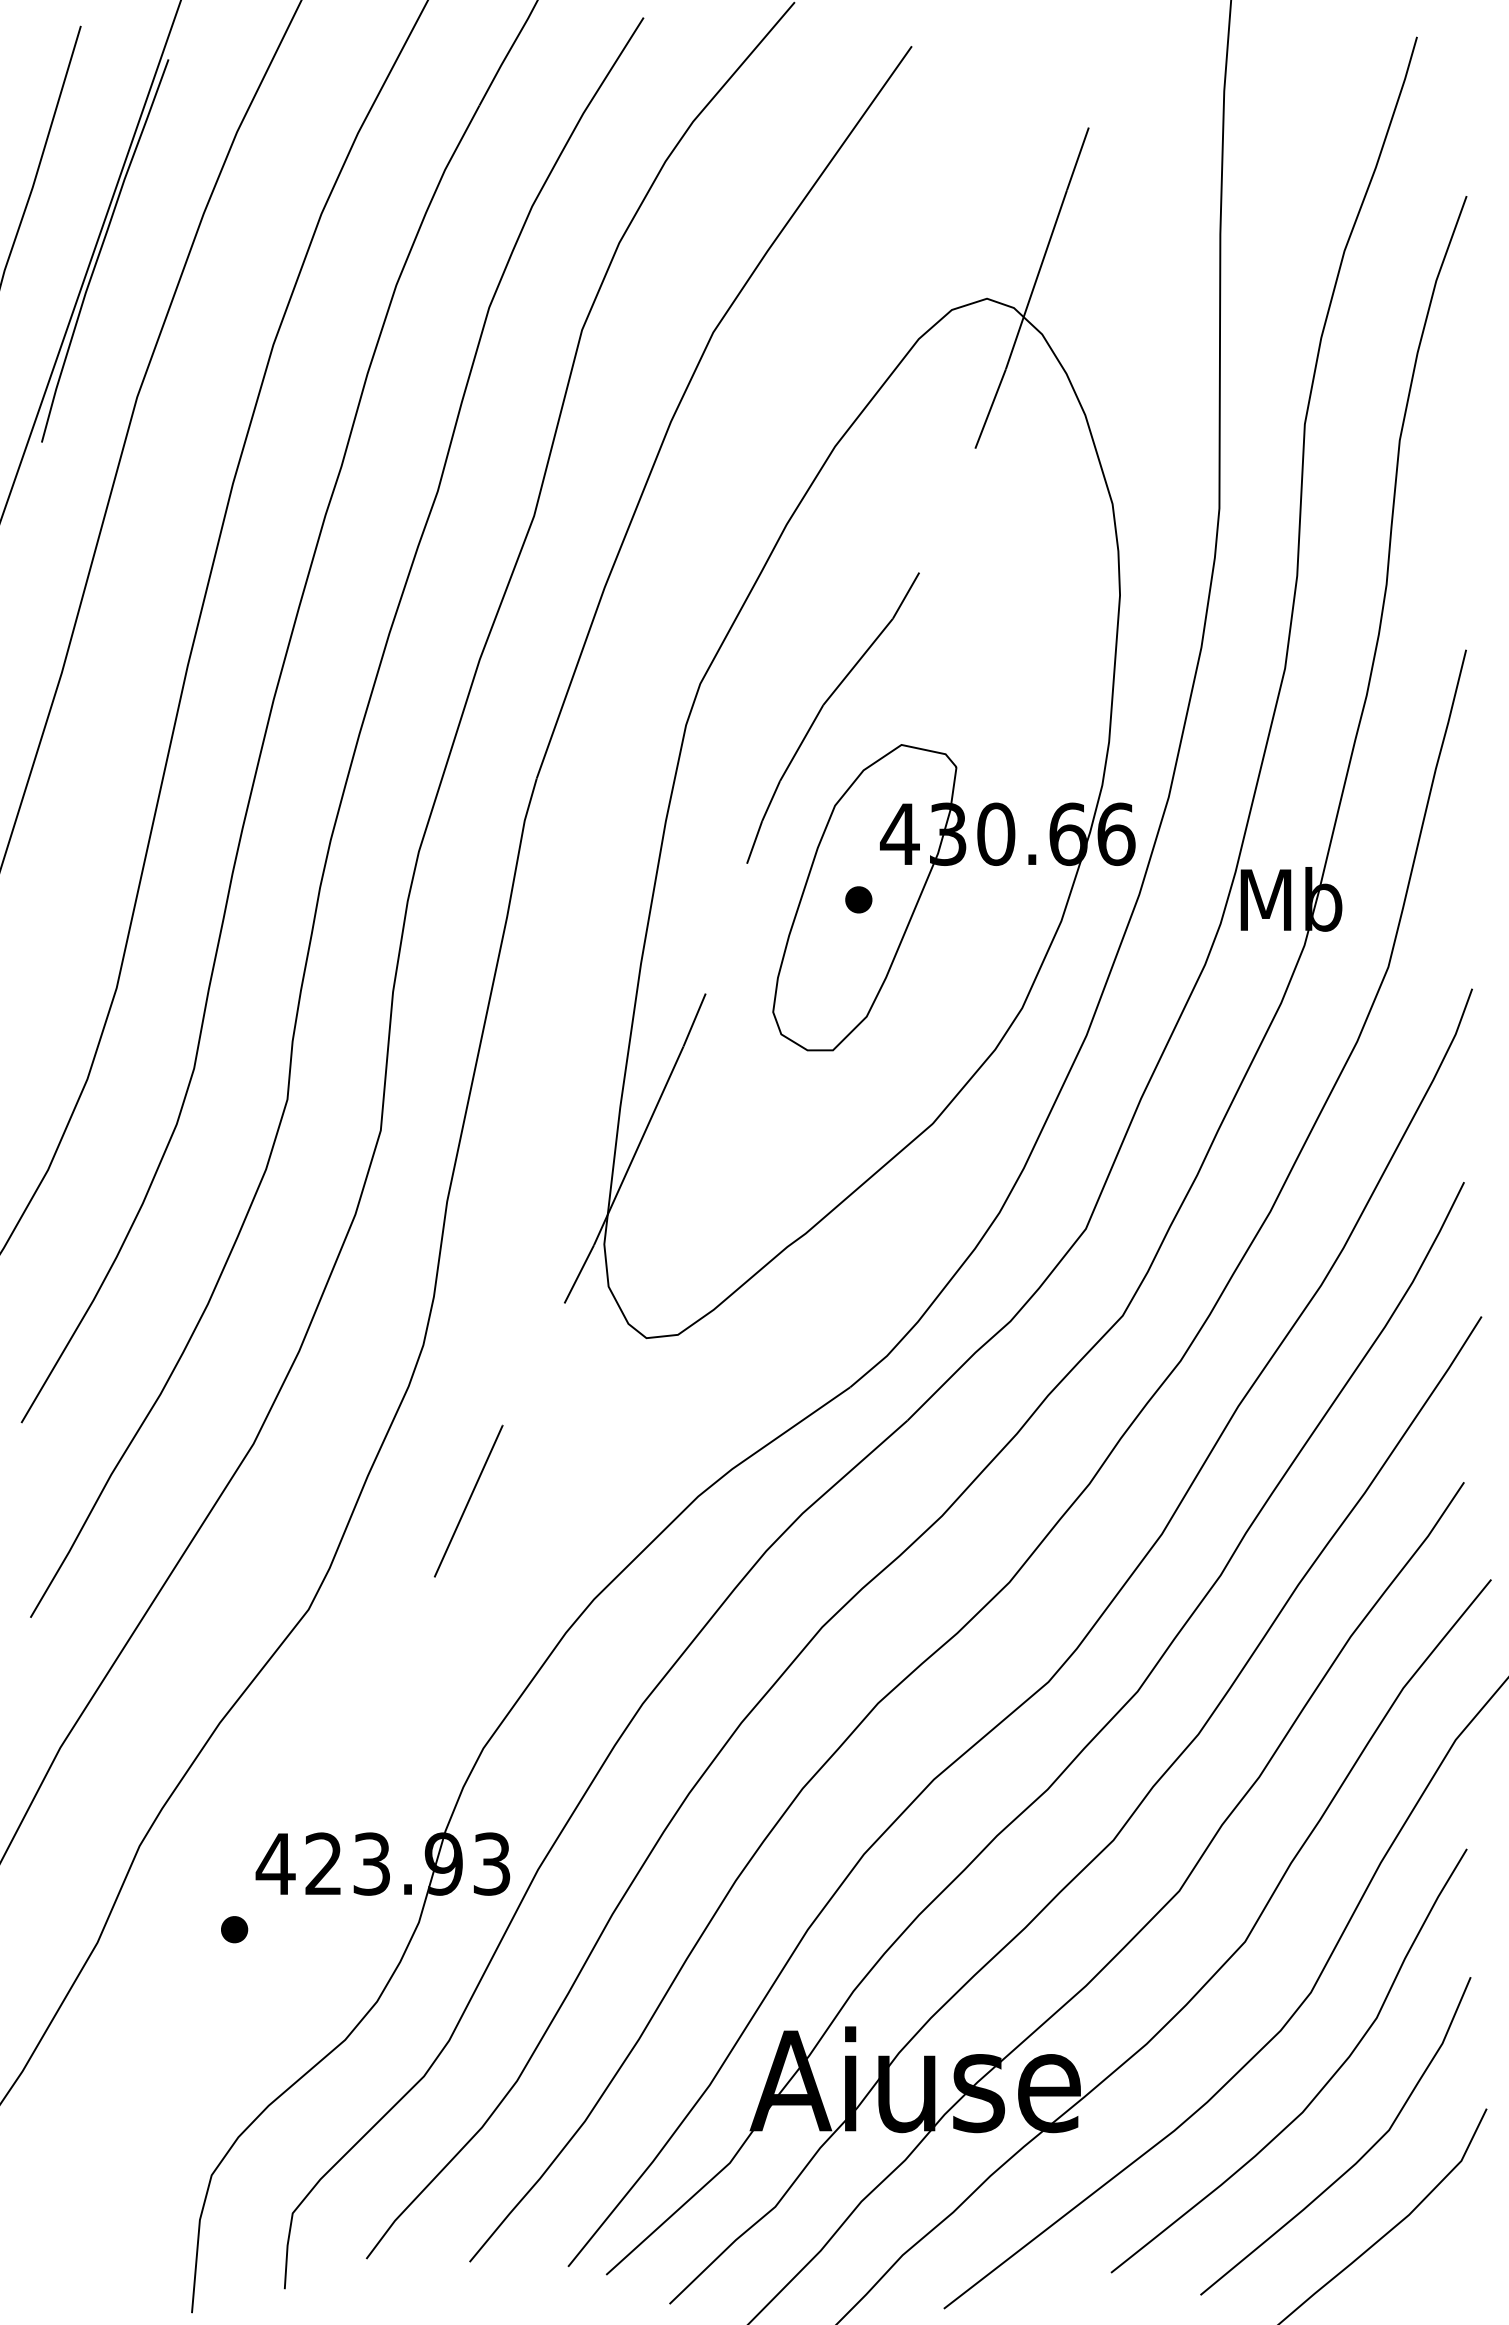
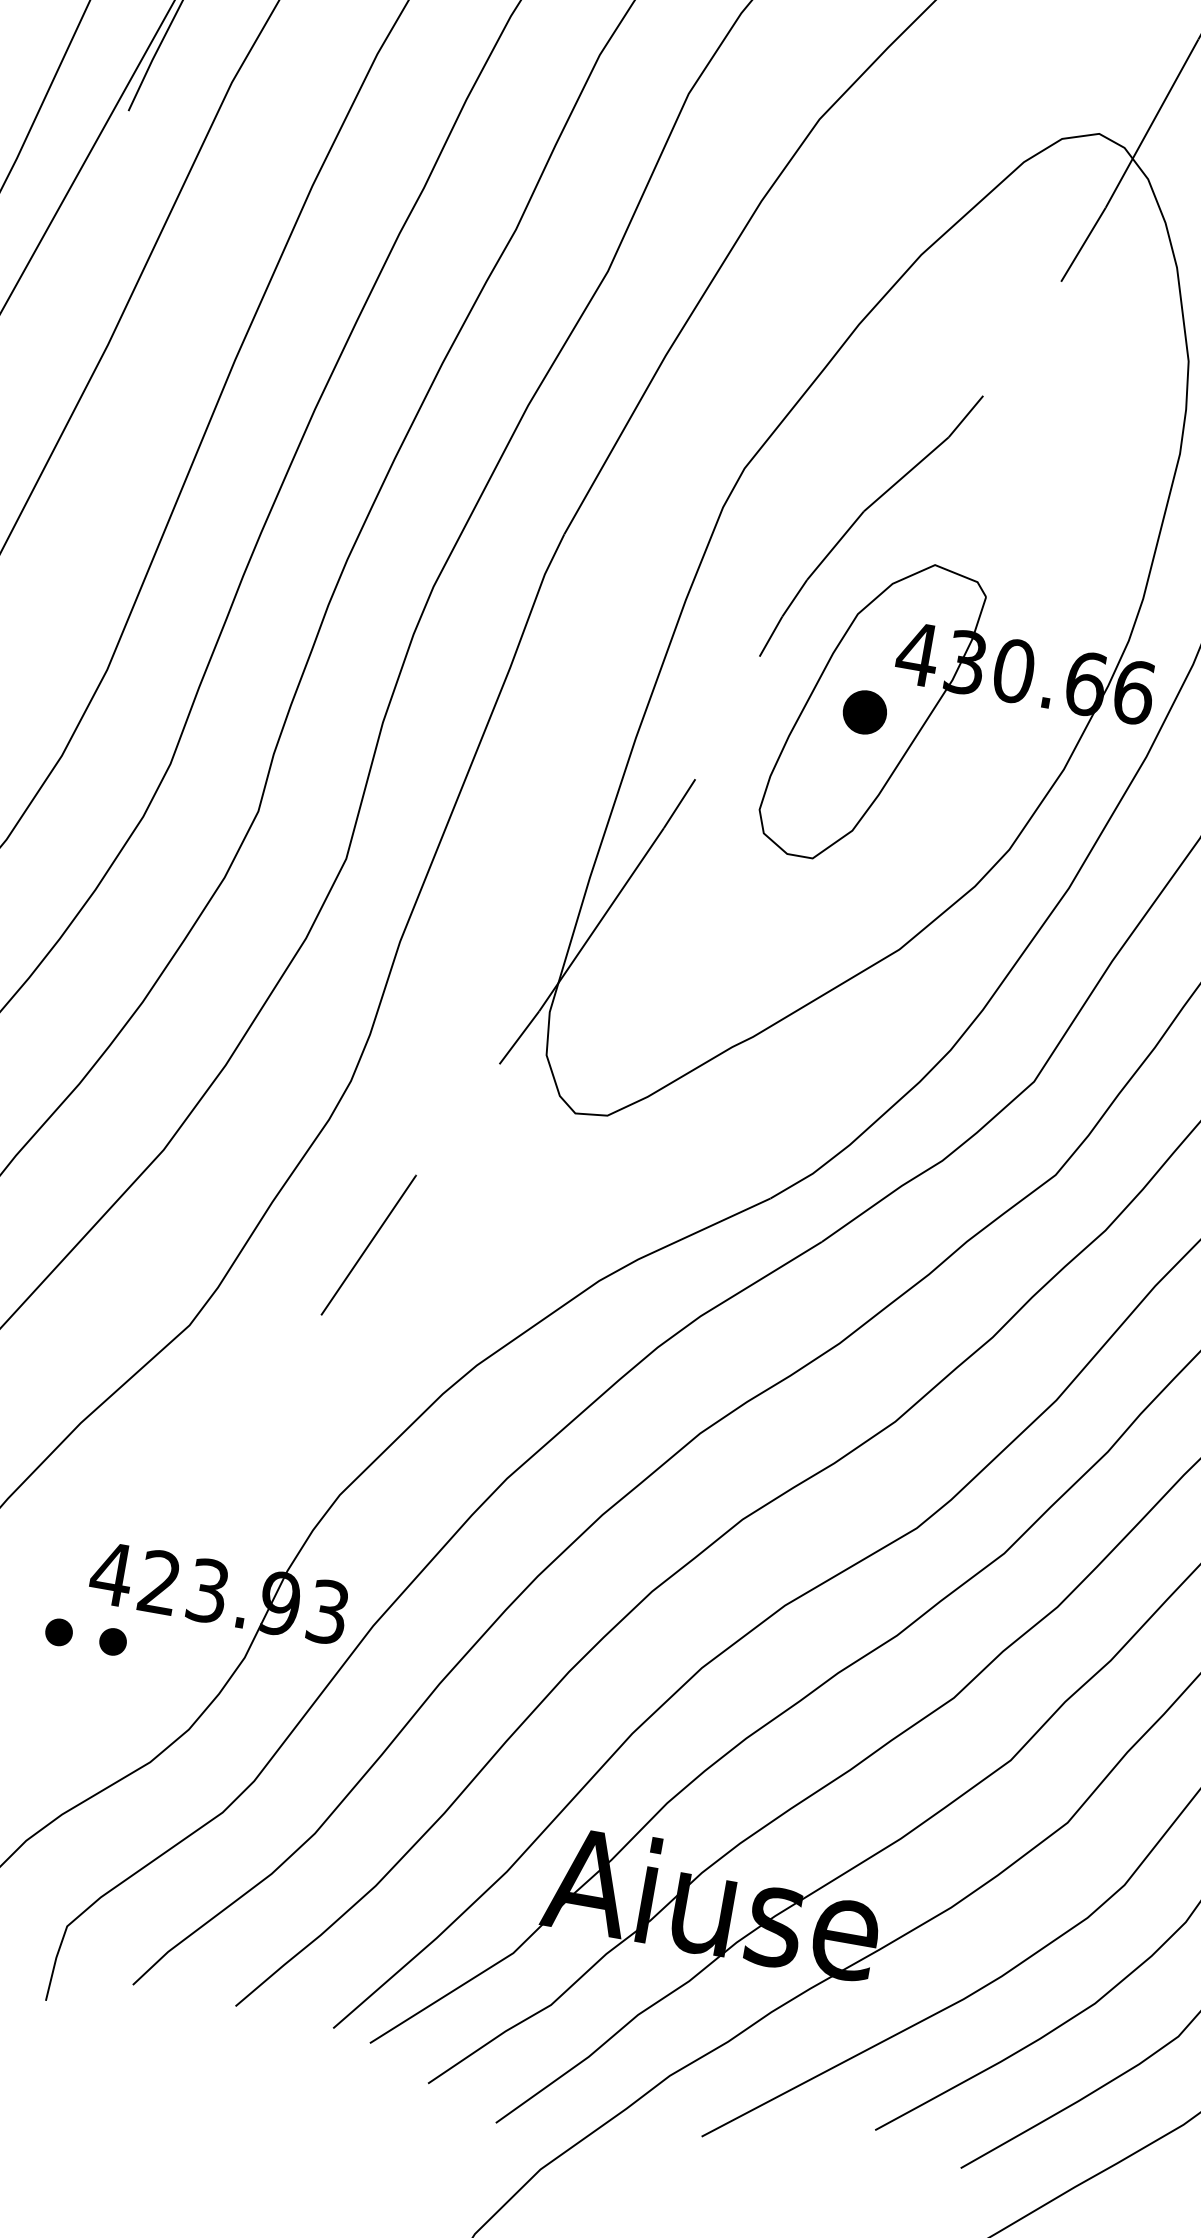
part: (858, 899) -> (864, 712), size x1.6
part: (288, 1929) -> (113, 1641), added

